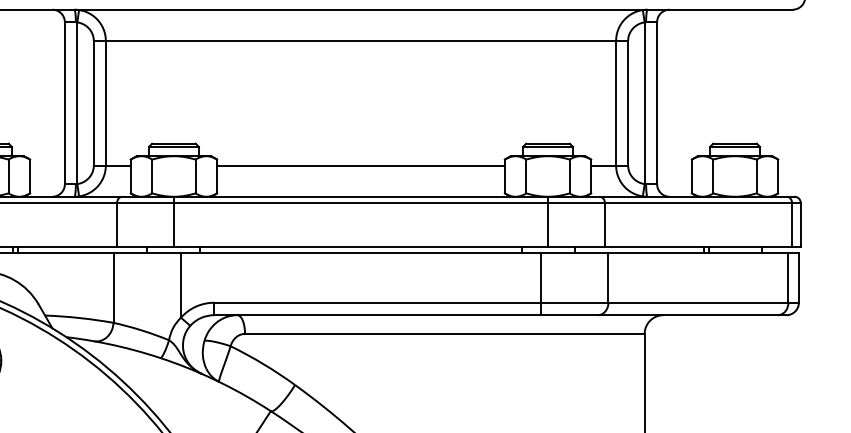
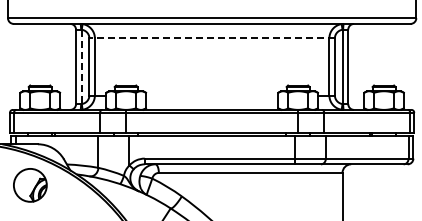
line: (361, 41) -> (212, 38), solid -> dashed
line: (76, 104) -> (81, 67), solid -> dashed
line: (361, 165) -> (212, 95), removed

